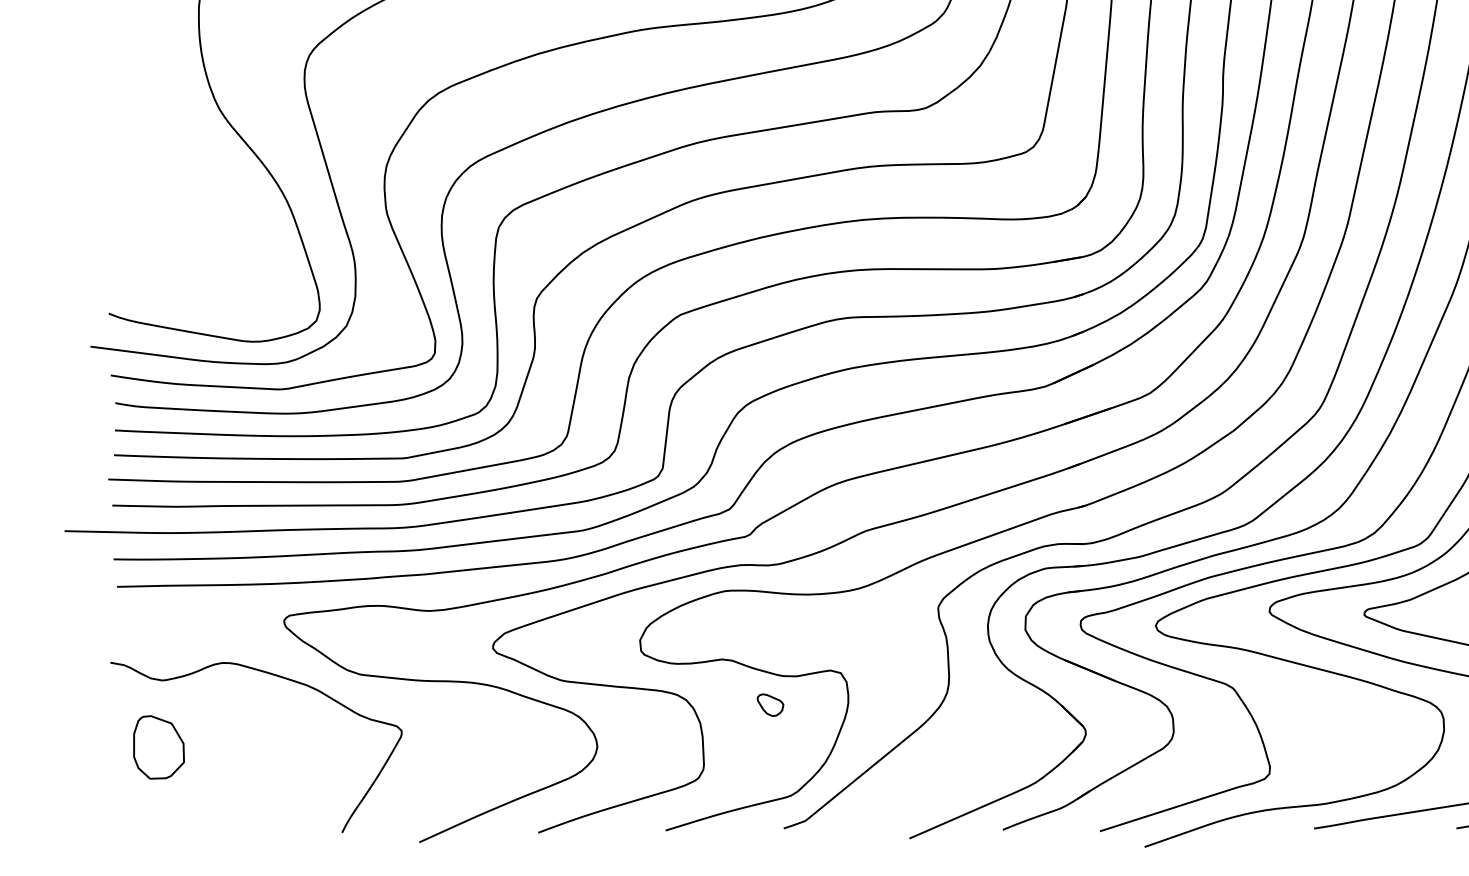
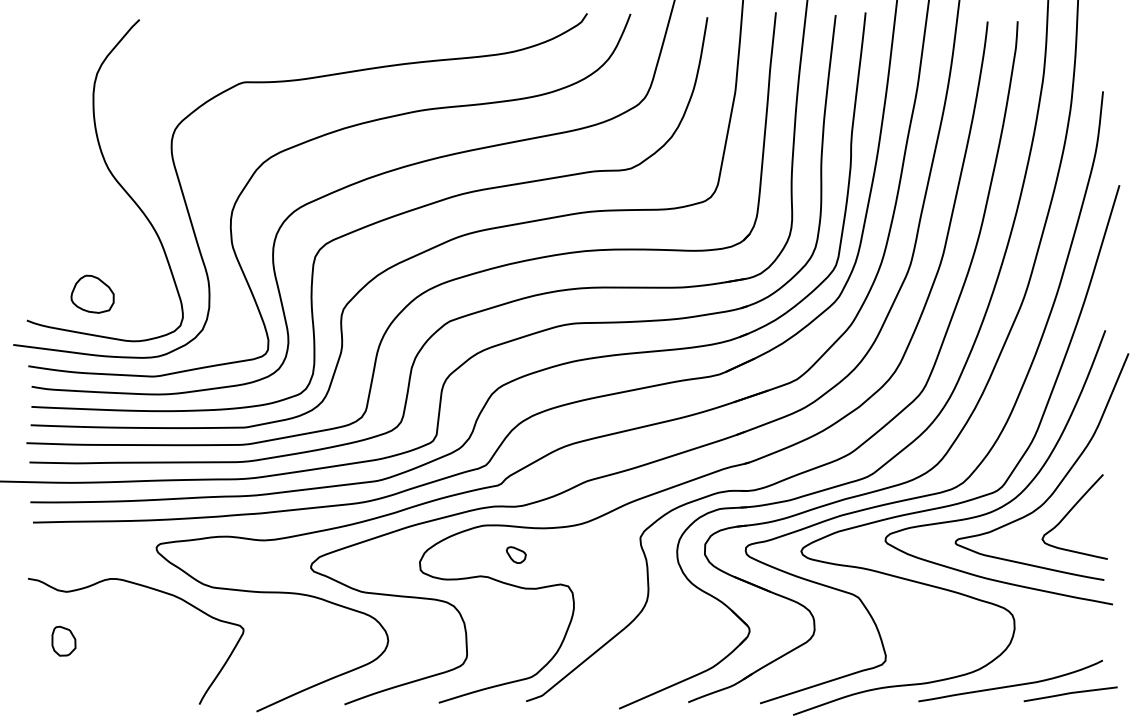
part: (197, 277) -> (92, 293), added
part: (770, 704) -> (516, 554), moved
part: (158, 746) -> (63, 640), size x0.62

